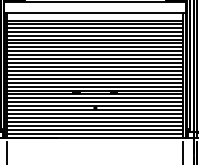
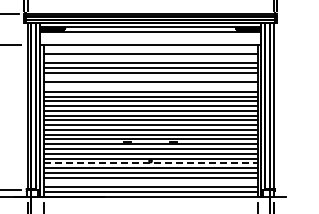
line: (95, 23) -> (150, 58), removed
line: (95, 39) -> (150, 77), removed
line: (95, 47) -> (150, 87), removed
line: (95, 110) -> (150, 163), solid -> dashed
line: (95, 125) -> (150, 182), removed

